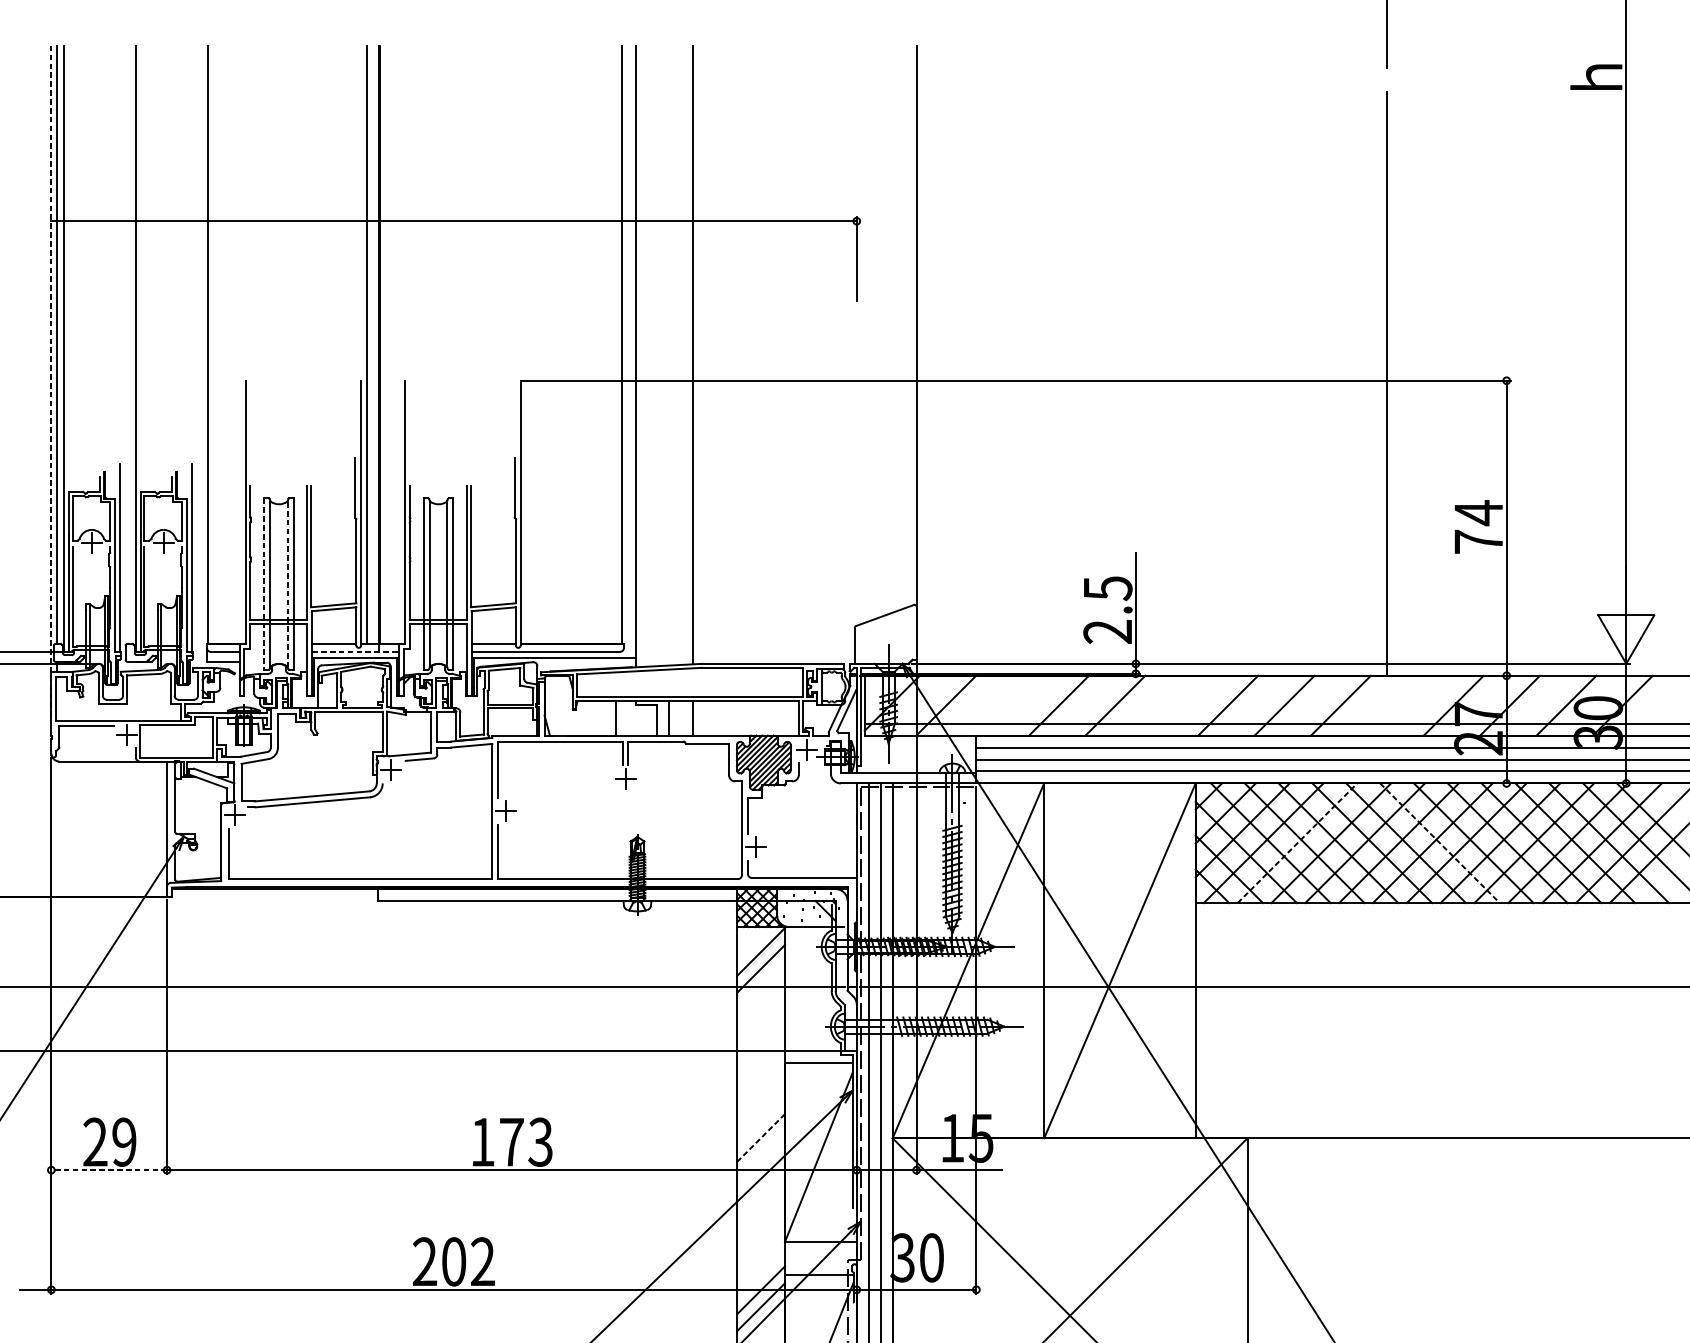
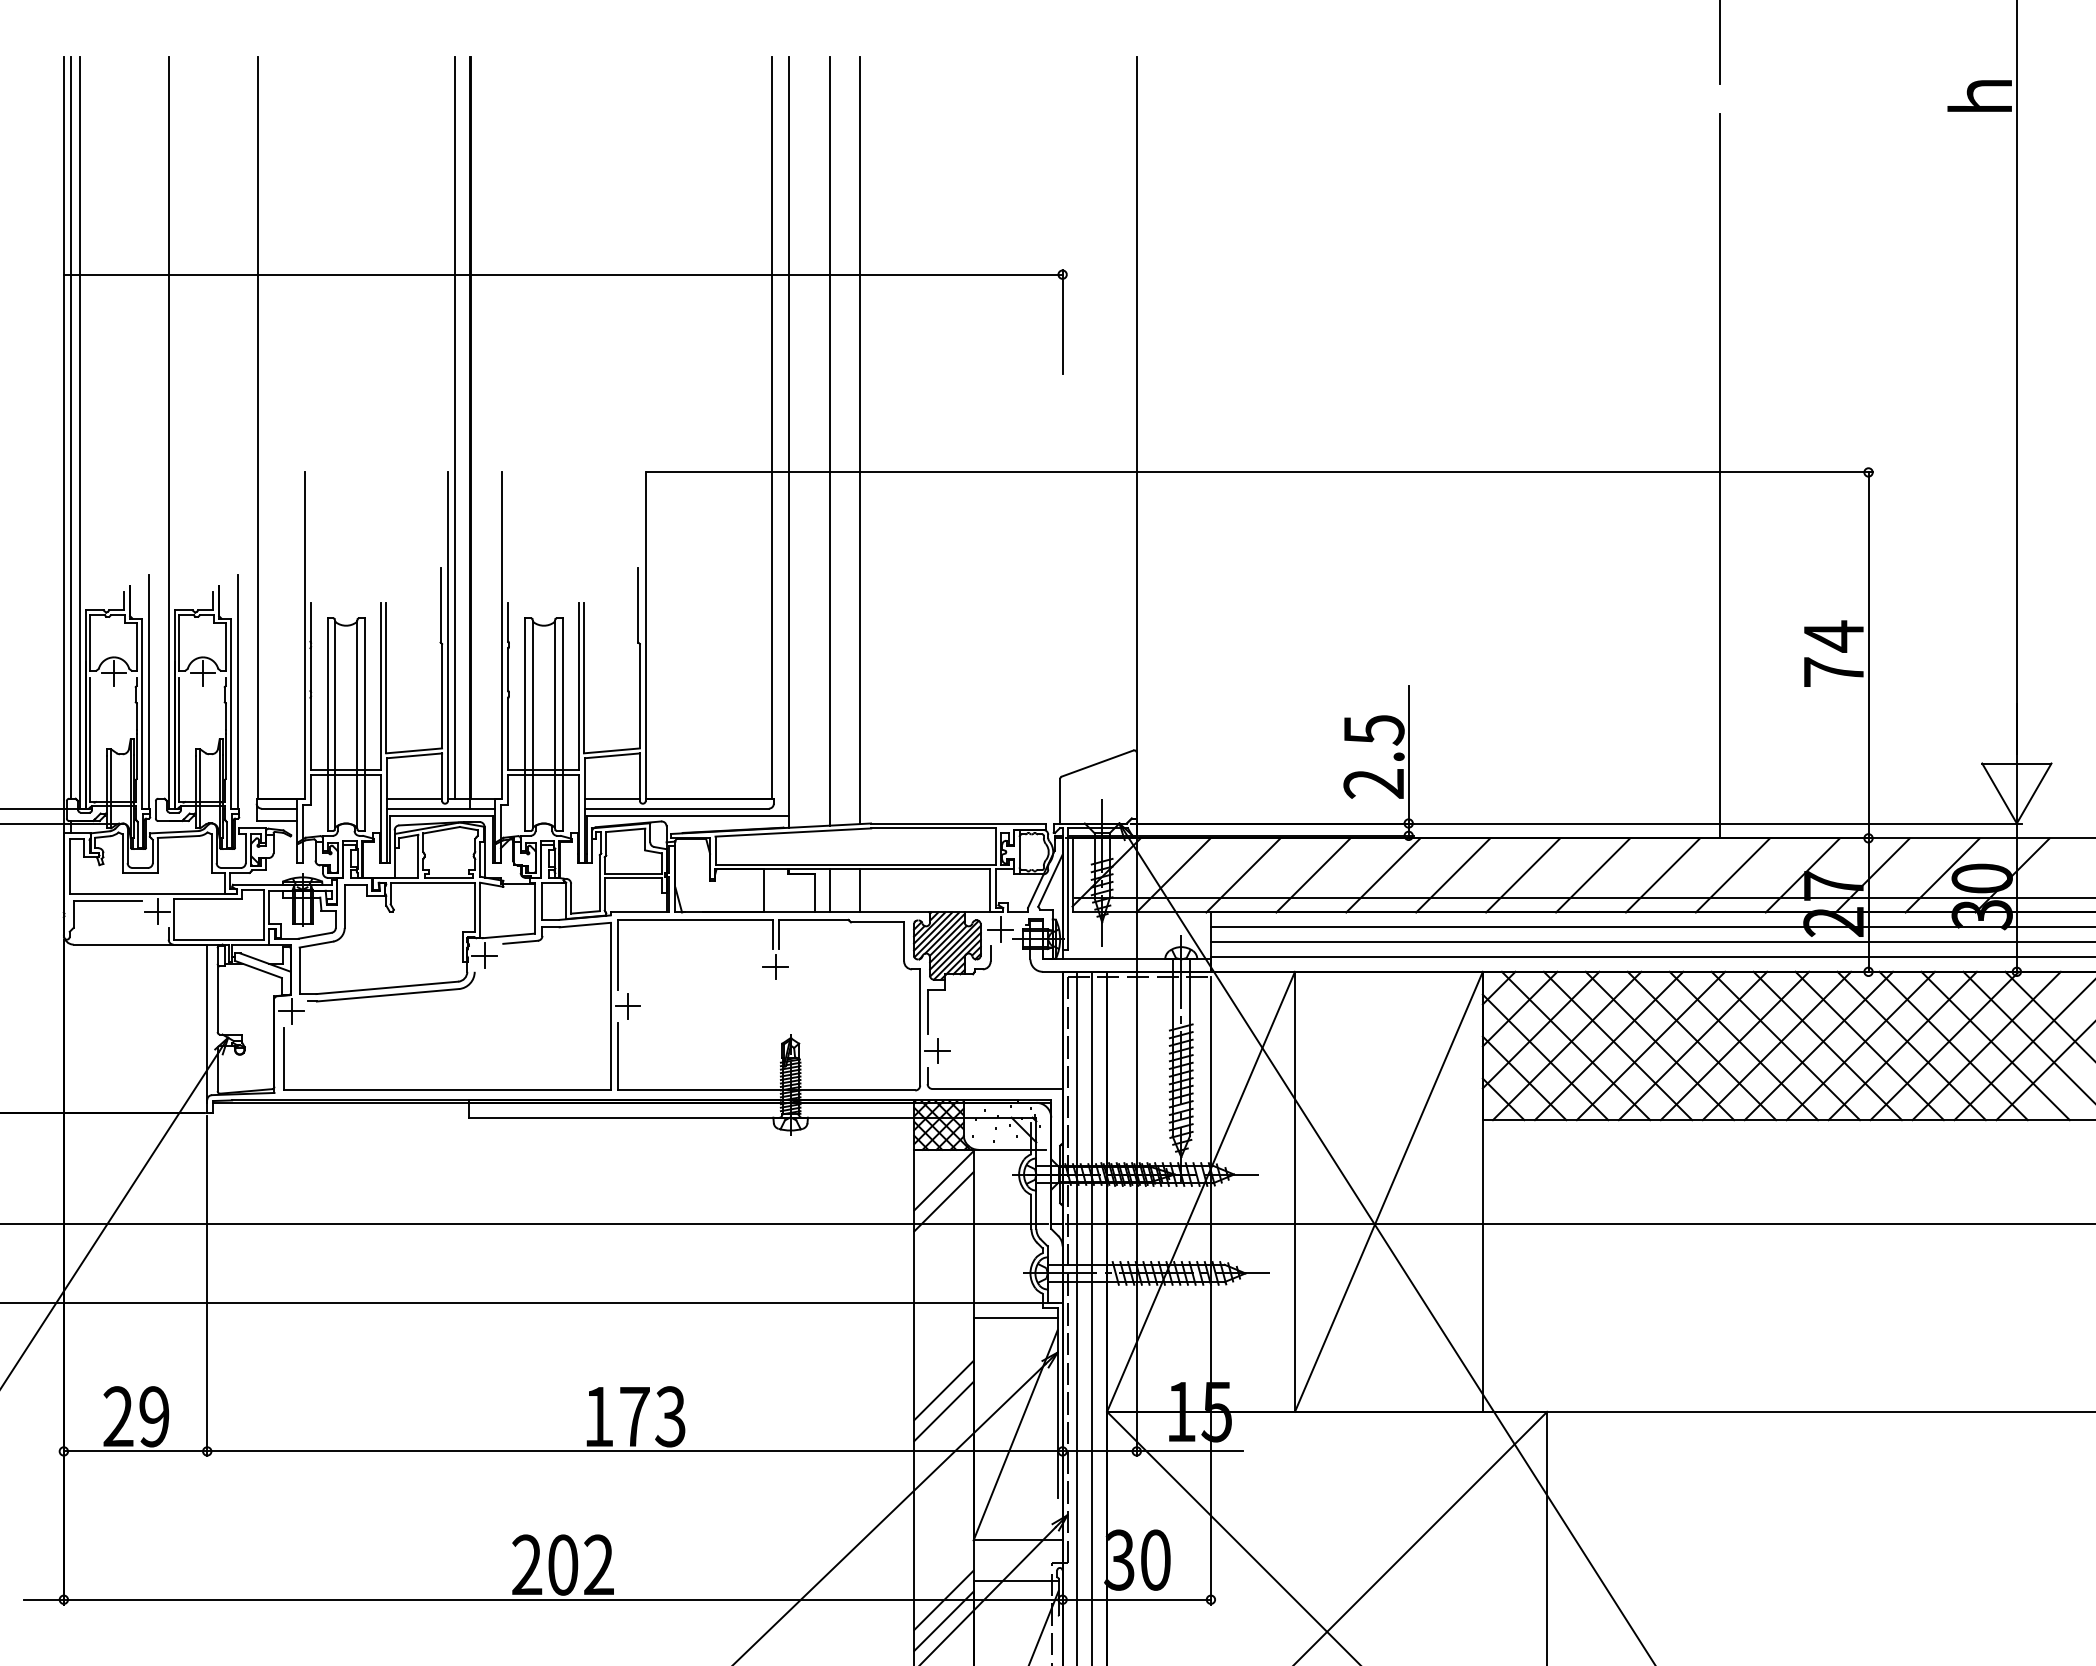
line: (669, 355) -> (830, 441), added
line: (51, 400) -> (63, 496), dashed -> solid
line: (263, 584) -> (327, 725), dashed -> solid
line: (288, 584) -> (357, 724), dashed -> solid
line: (355, 651) -> (441, 808), dashed -> solid
line: (1002, 705) -> (1243, 875), added
line: (1171, 705) -> (1453, 875), added
line: (1396, 705) -> (1732, 875), added
line: (1297, 843) -> (1609, 1046), dashed -> solid
line: (1439, 843) -> (1785, 1046), dashed -> solid
line: (760, 1121) -> (943, 1390), added
line: (760, 1138) -> (943, 1411), dashed -> solid
line: (109, 1170) -> (135, 1451), dashed -> solid

